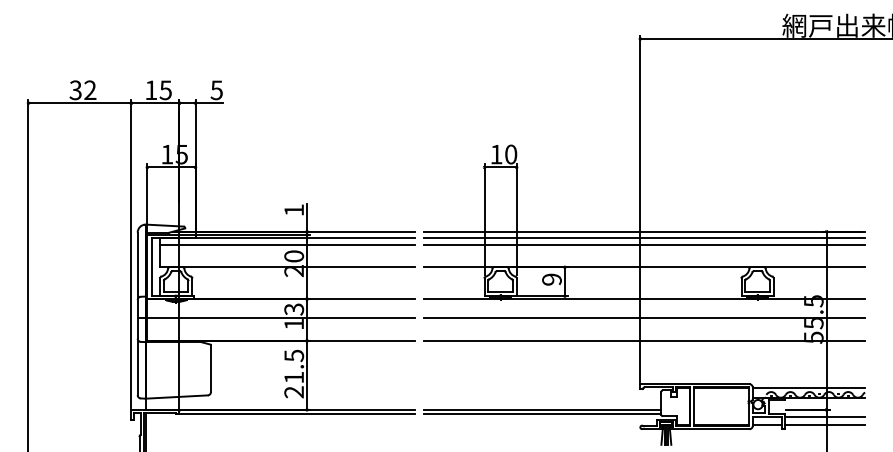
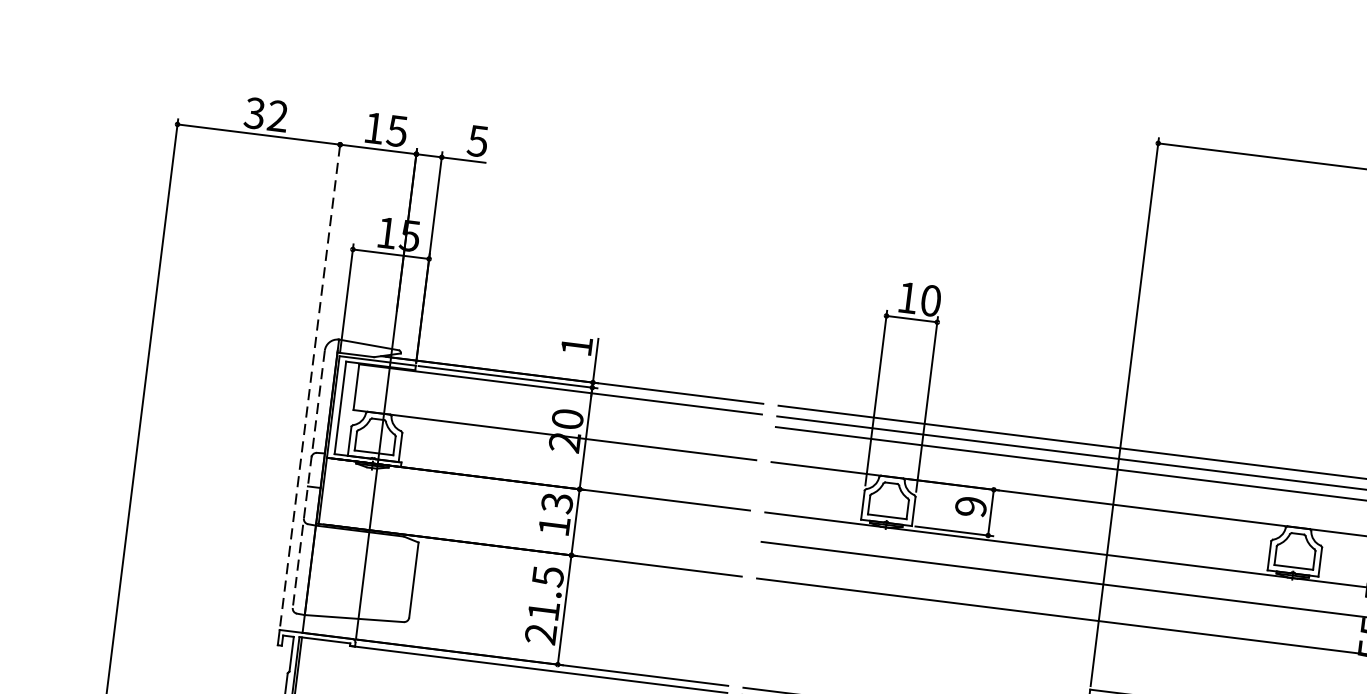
line: (287, 245) -> (559, 400), removed
line: (131, 253) -> (310, 382), solid -> dashed
line: (137, 314) -> (308, 480), solid -> dashed
line: (280, 317) -> (534, 513), removed

